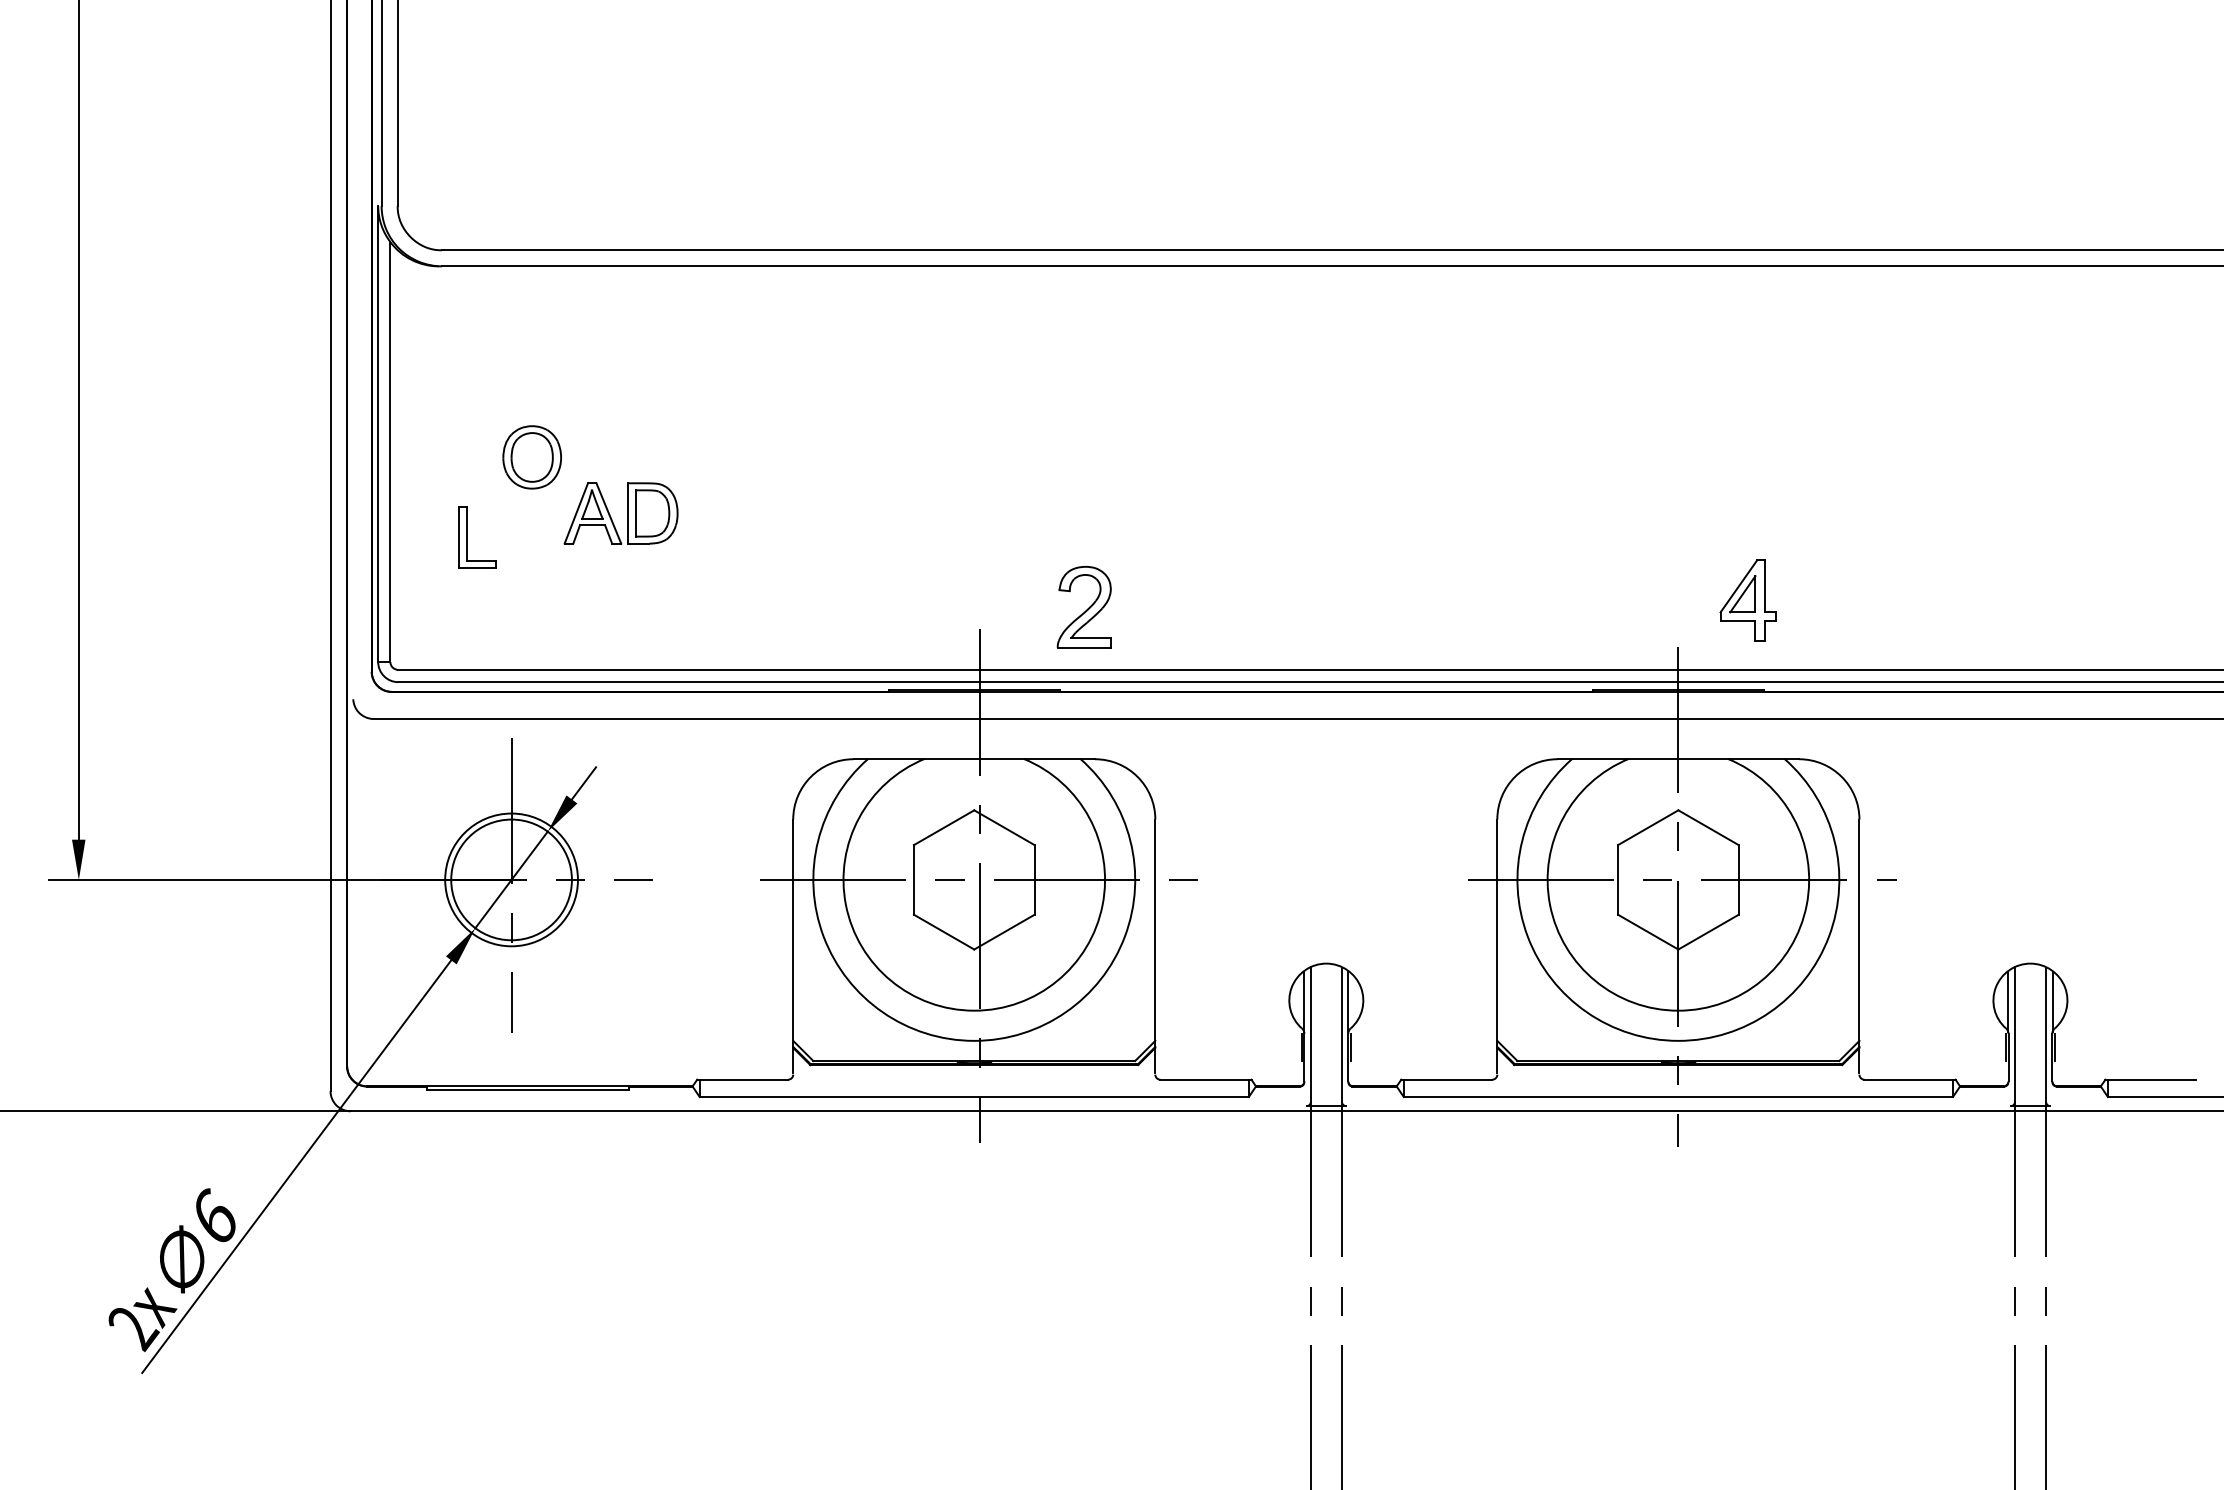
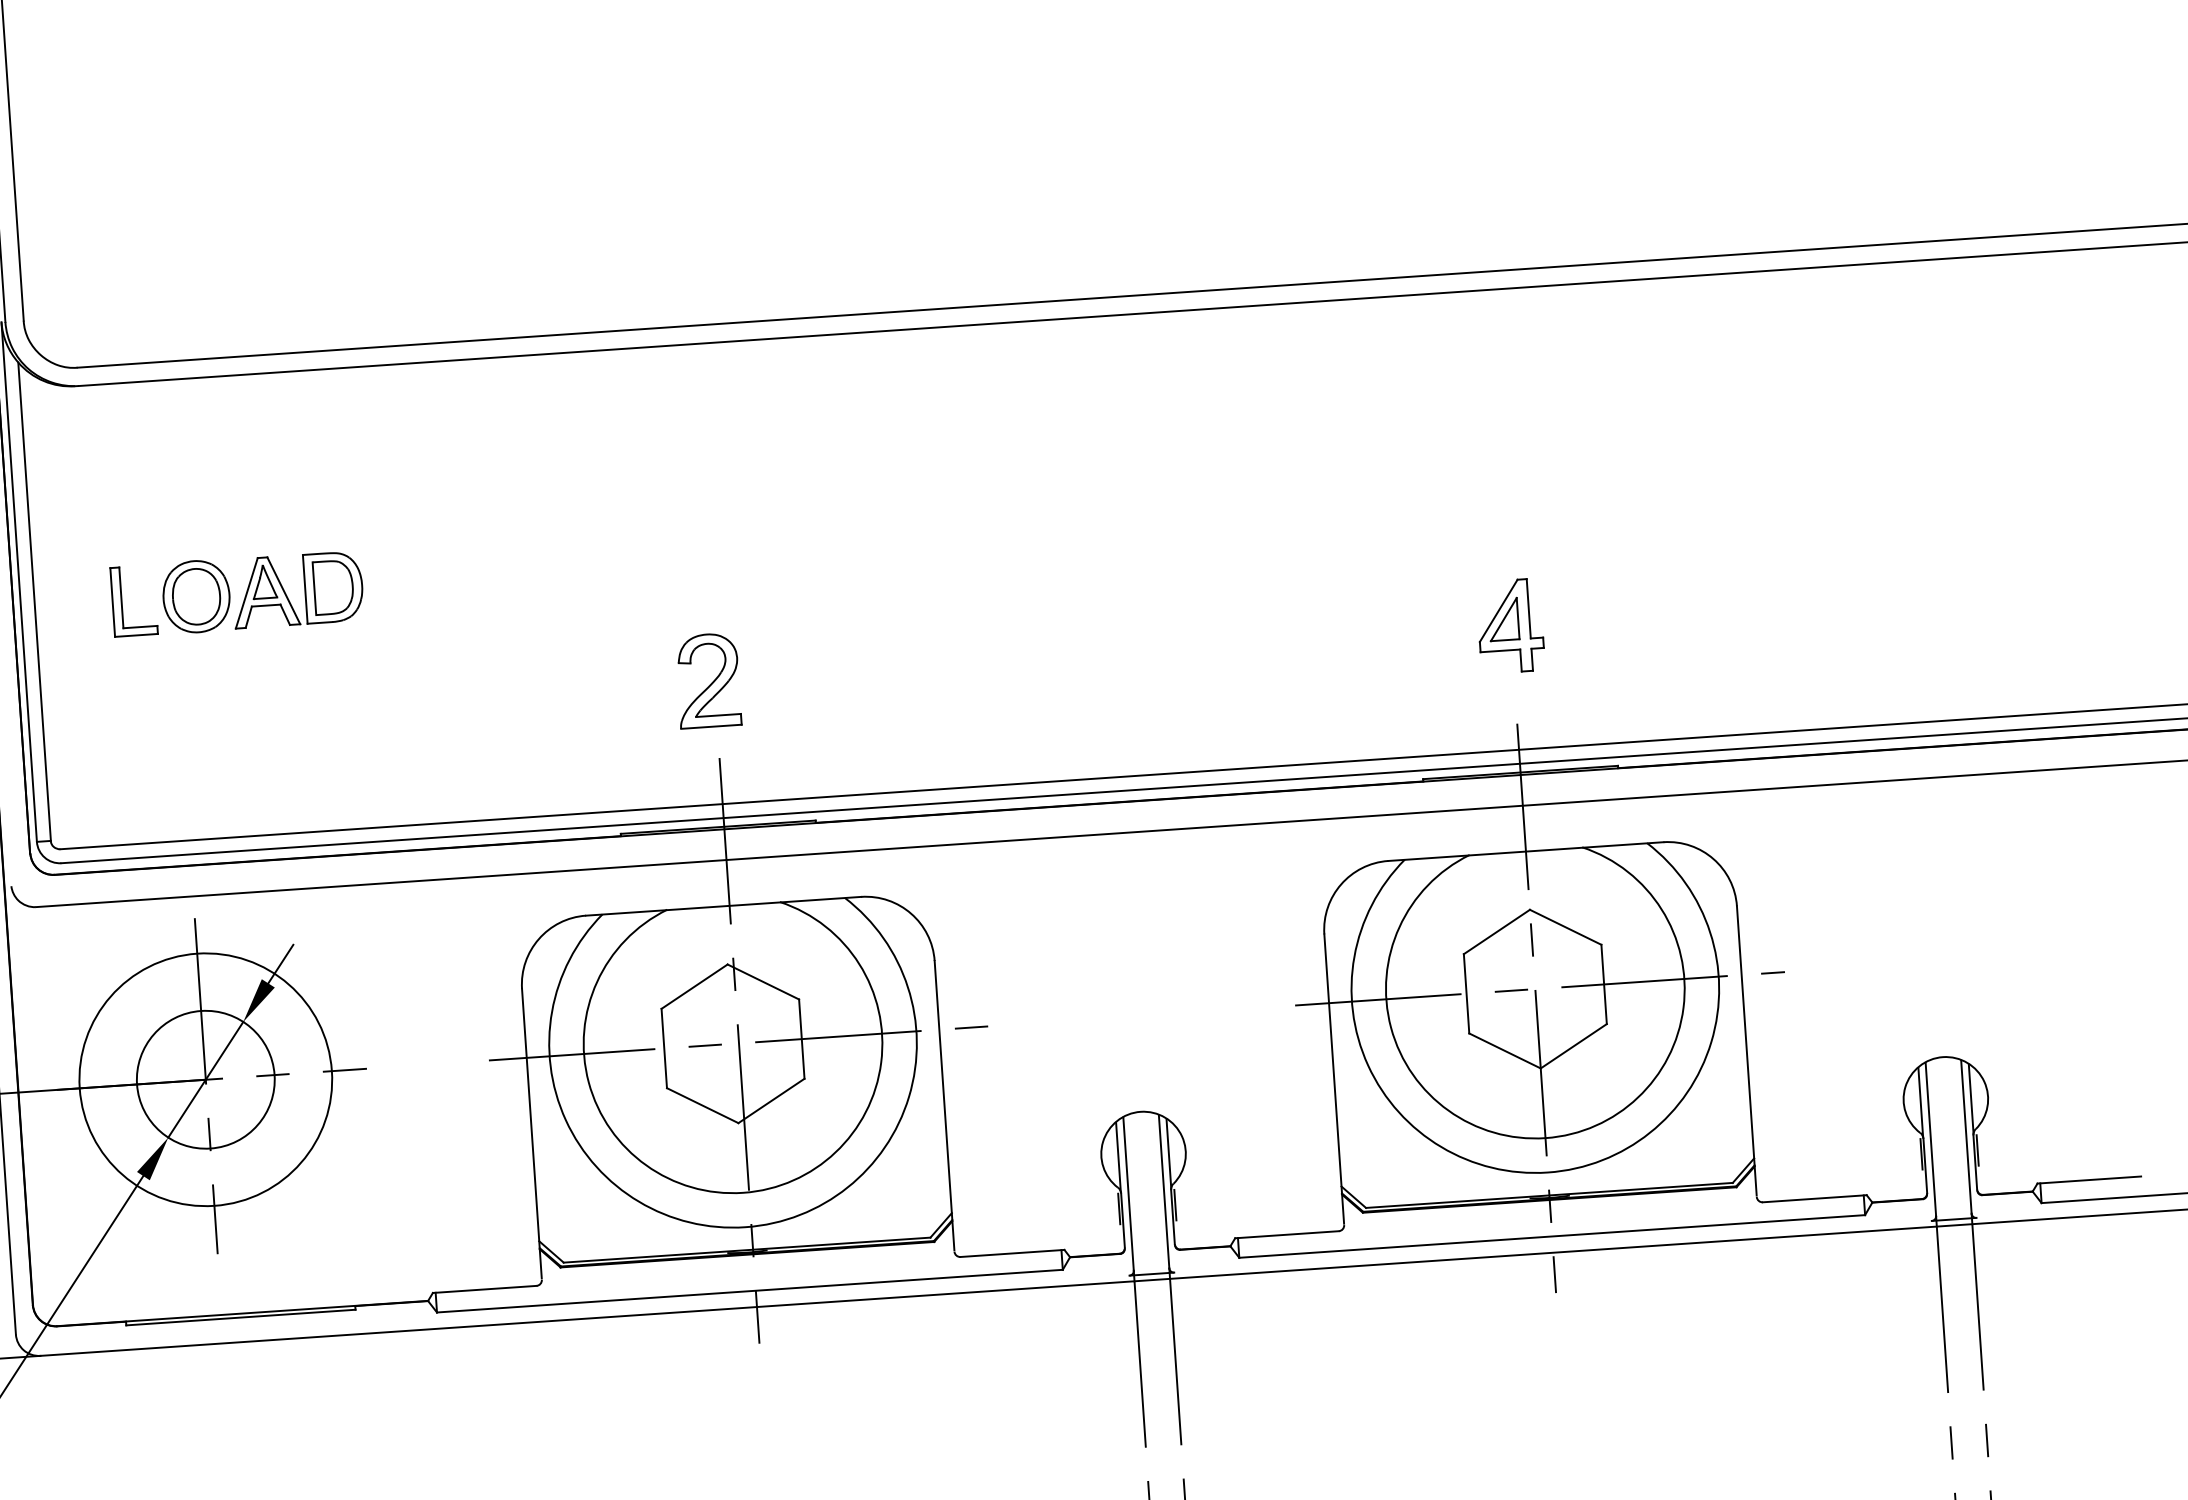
part: (627, 513) -> (305, 589), moved
part: (467, 537) -> (122, 601), moved
part: (1747, 600) -> (1509, 626), moved
part: (1083, 607) -> (707, 681), moved
circle: (511, 879) -> (205, 1079), size x1.67

